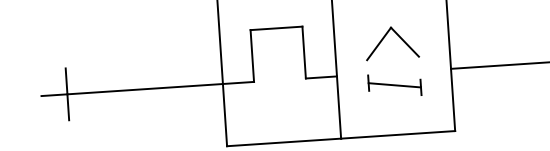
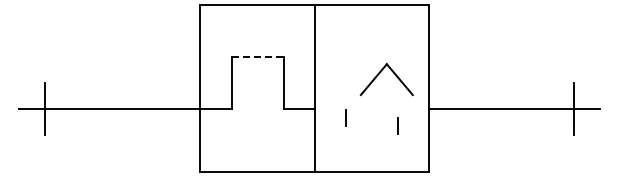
line: (276, 28) -> (257, 57), solid -> dashed
part: (385, 37) -> (380, 73), moved
line: (394, 84) -> (371, 121), removed

